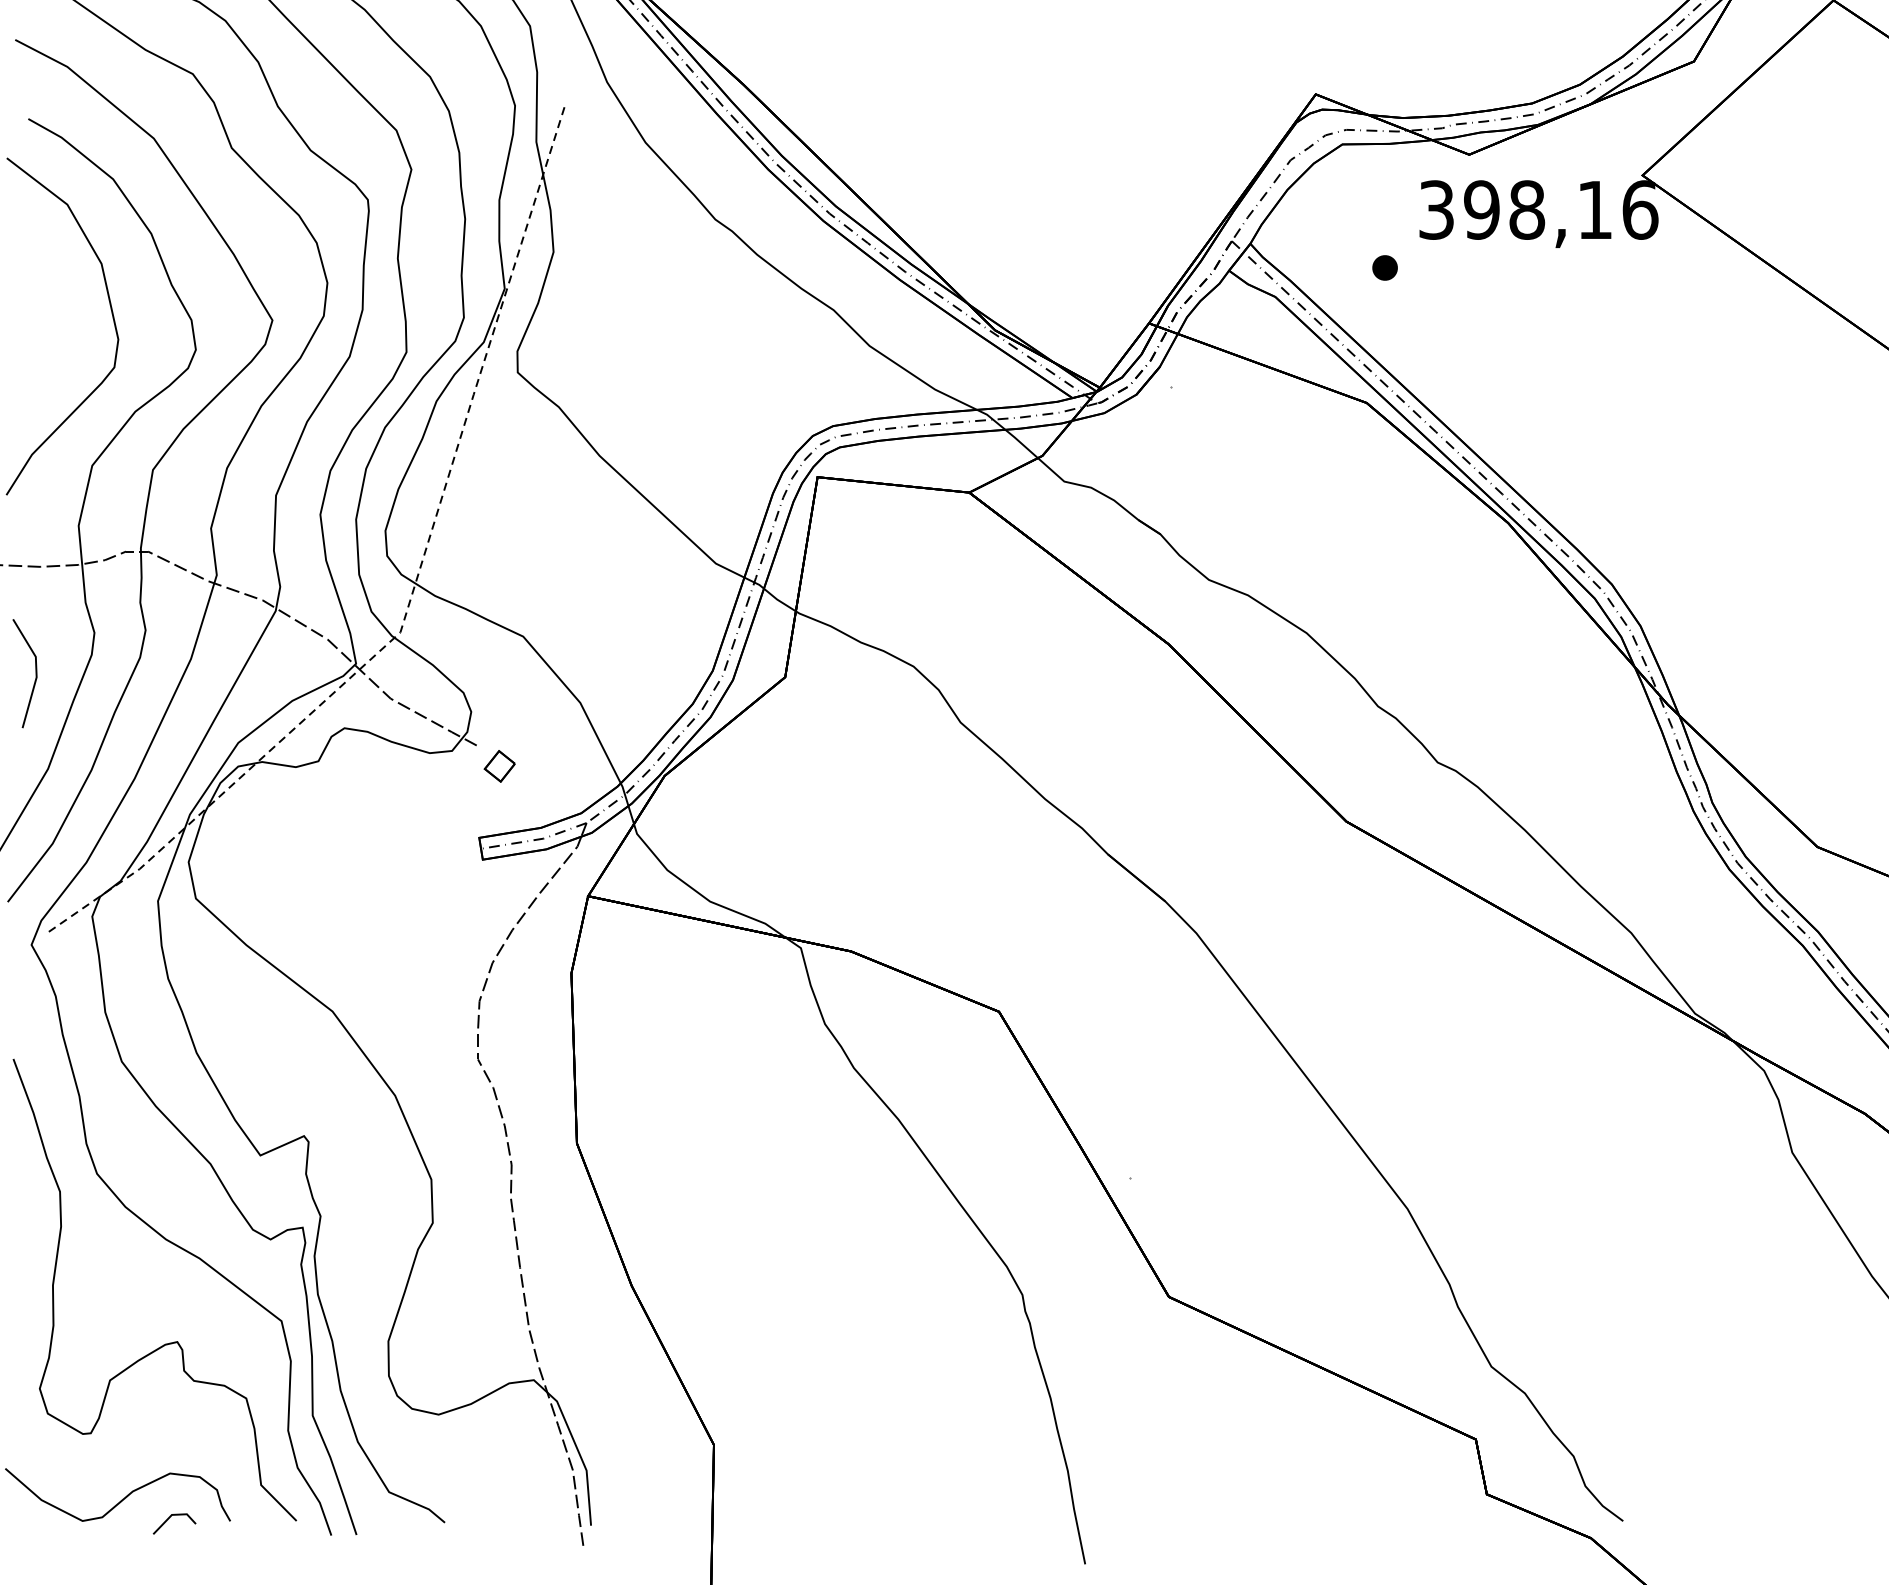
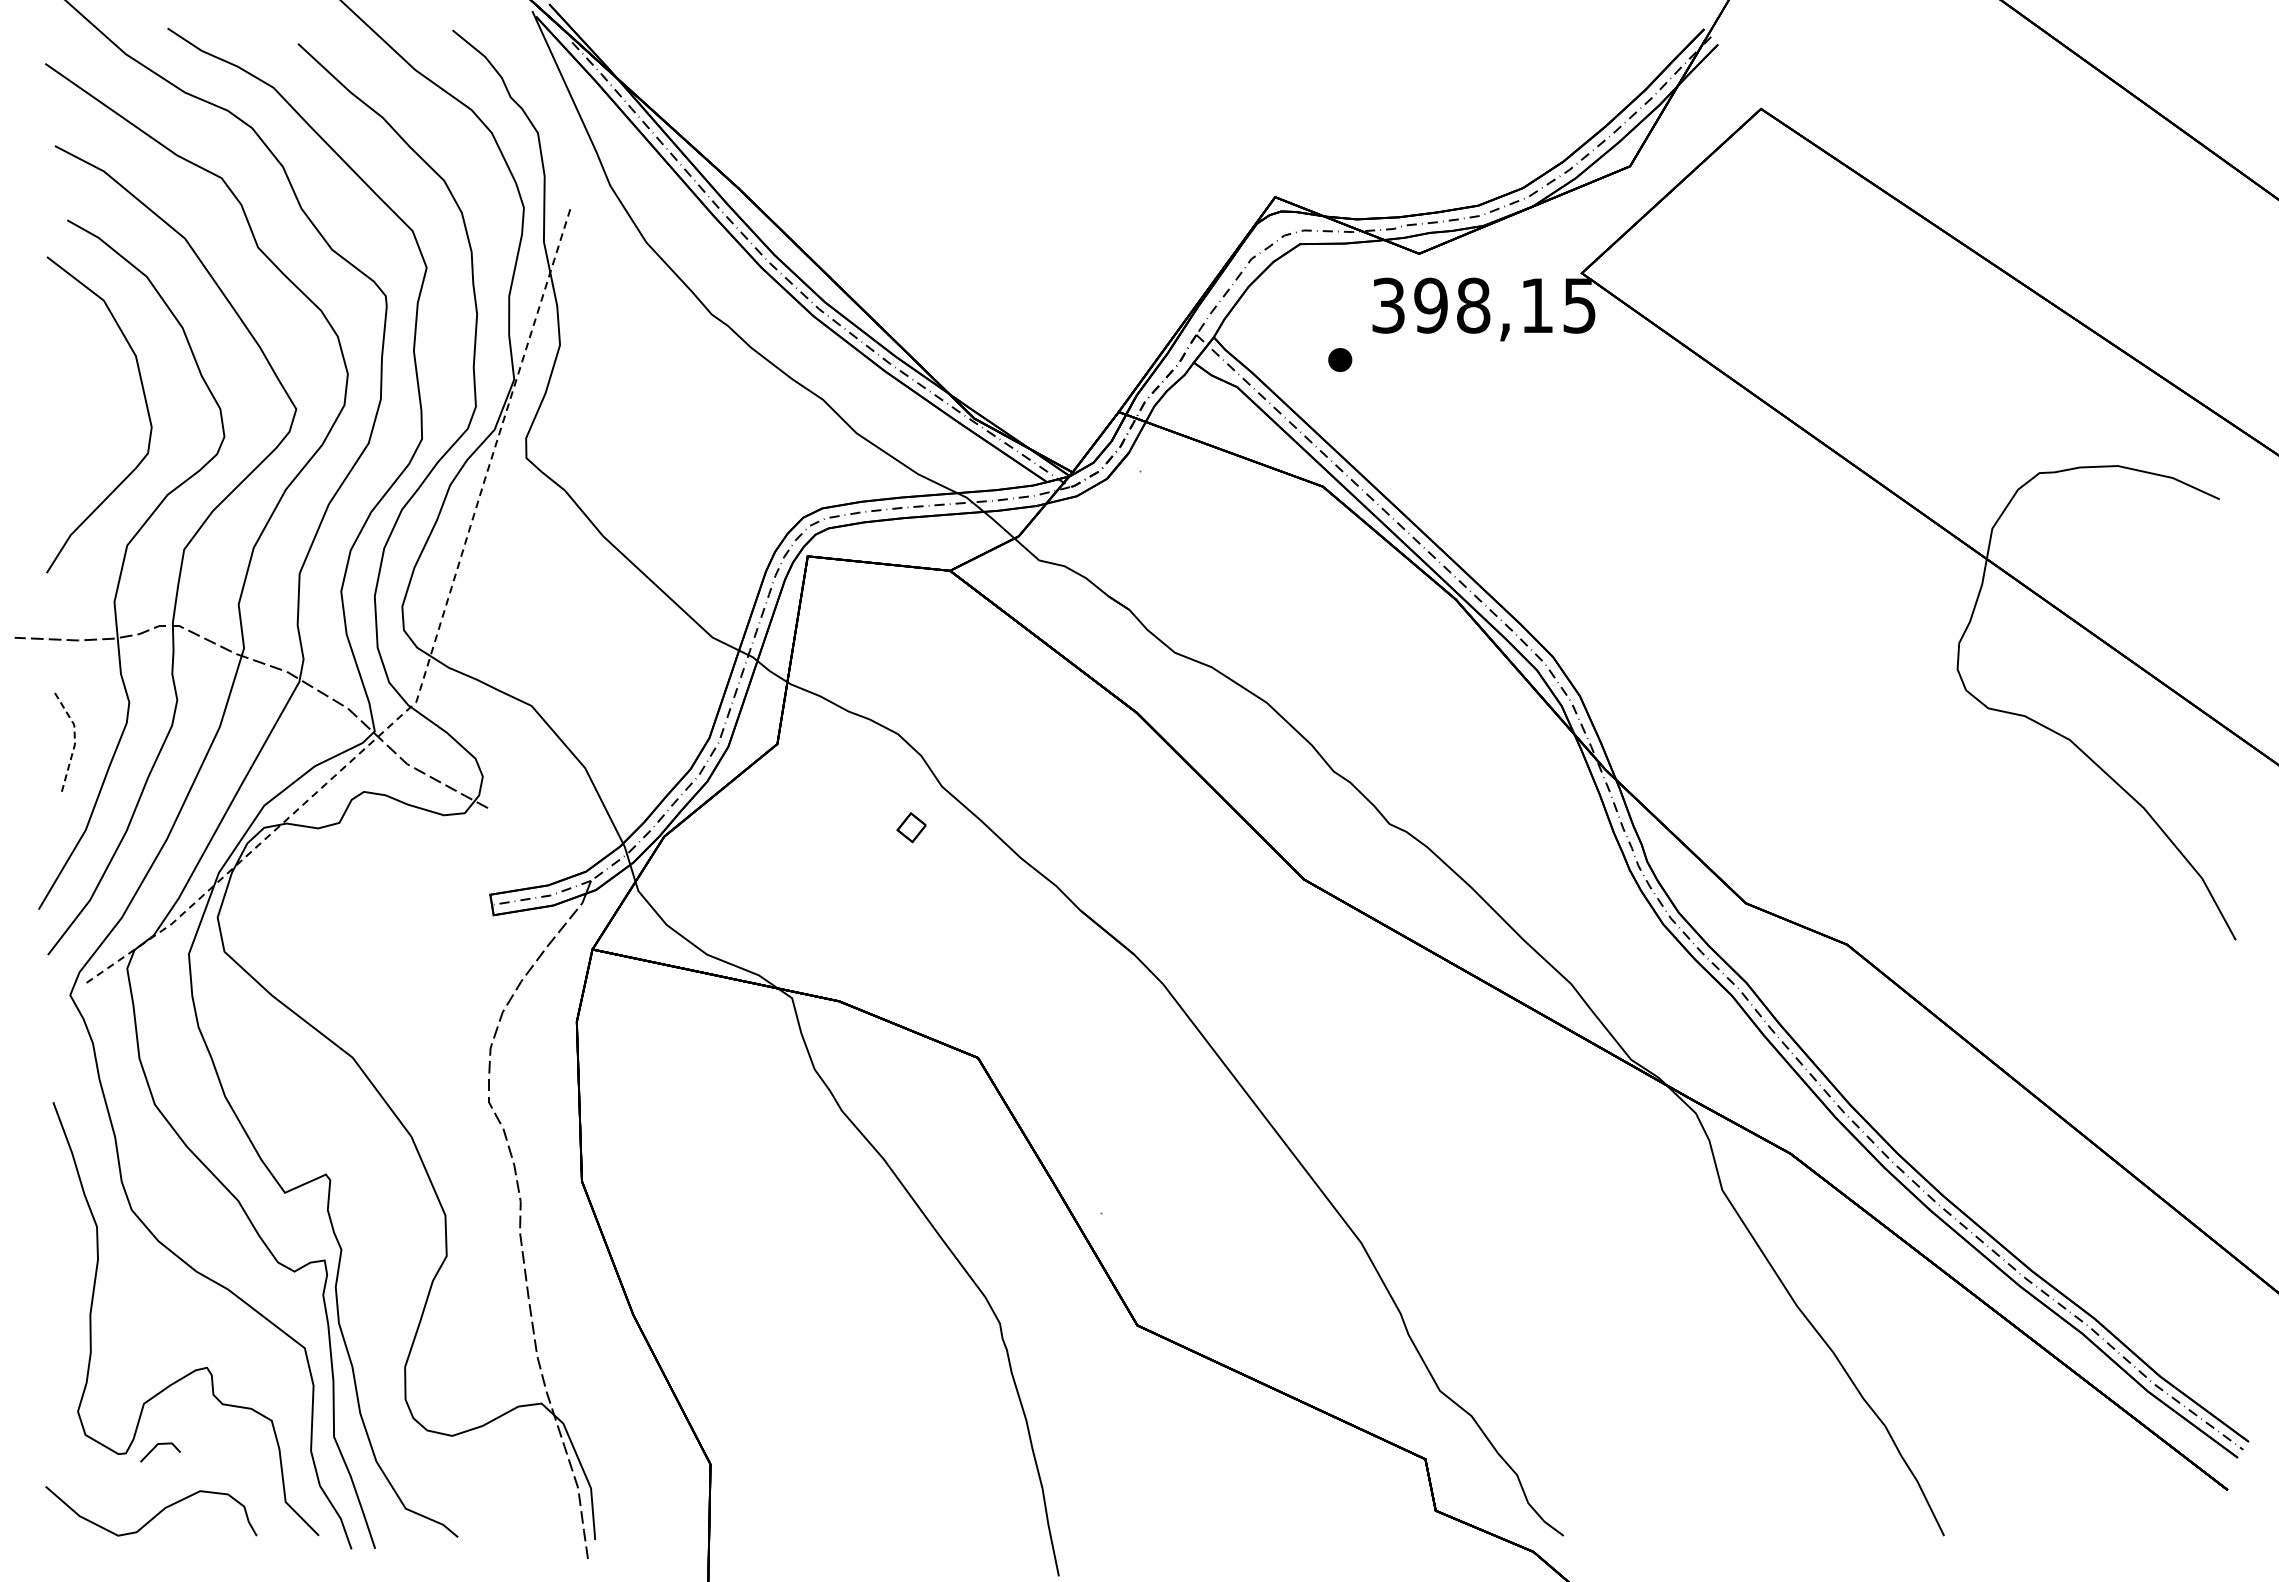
text: (1640, 209) -> (1579, 305), 398,16 -> 398,15
line: (36, 671) -> (74, 738), solid -> dashed
part: (499, 766) -> (911, 827), moved
line: (169, 1519) -> (155, 1448), moved

